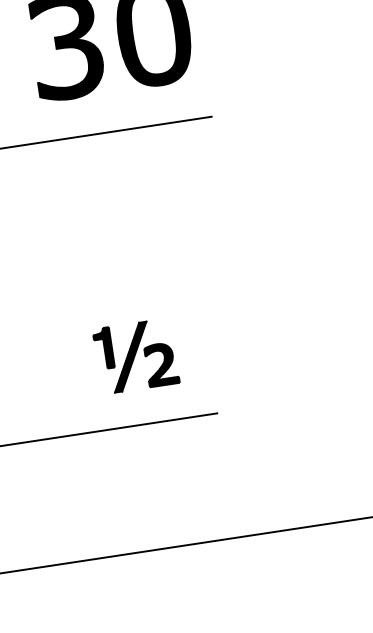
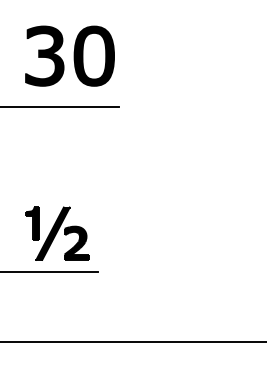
part: (136, 356) -> (57, 233), size x1.43

